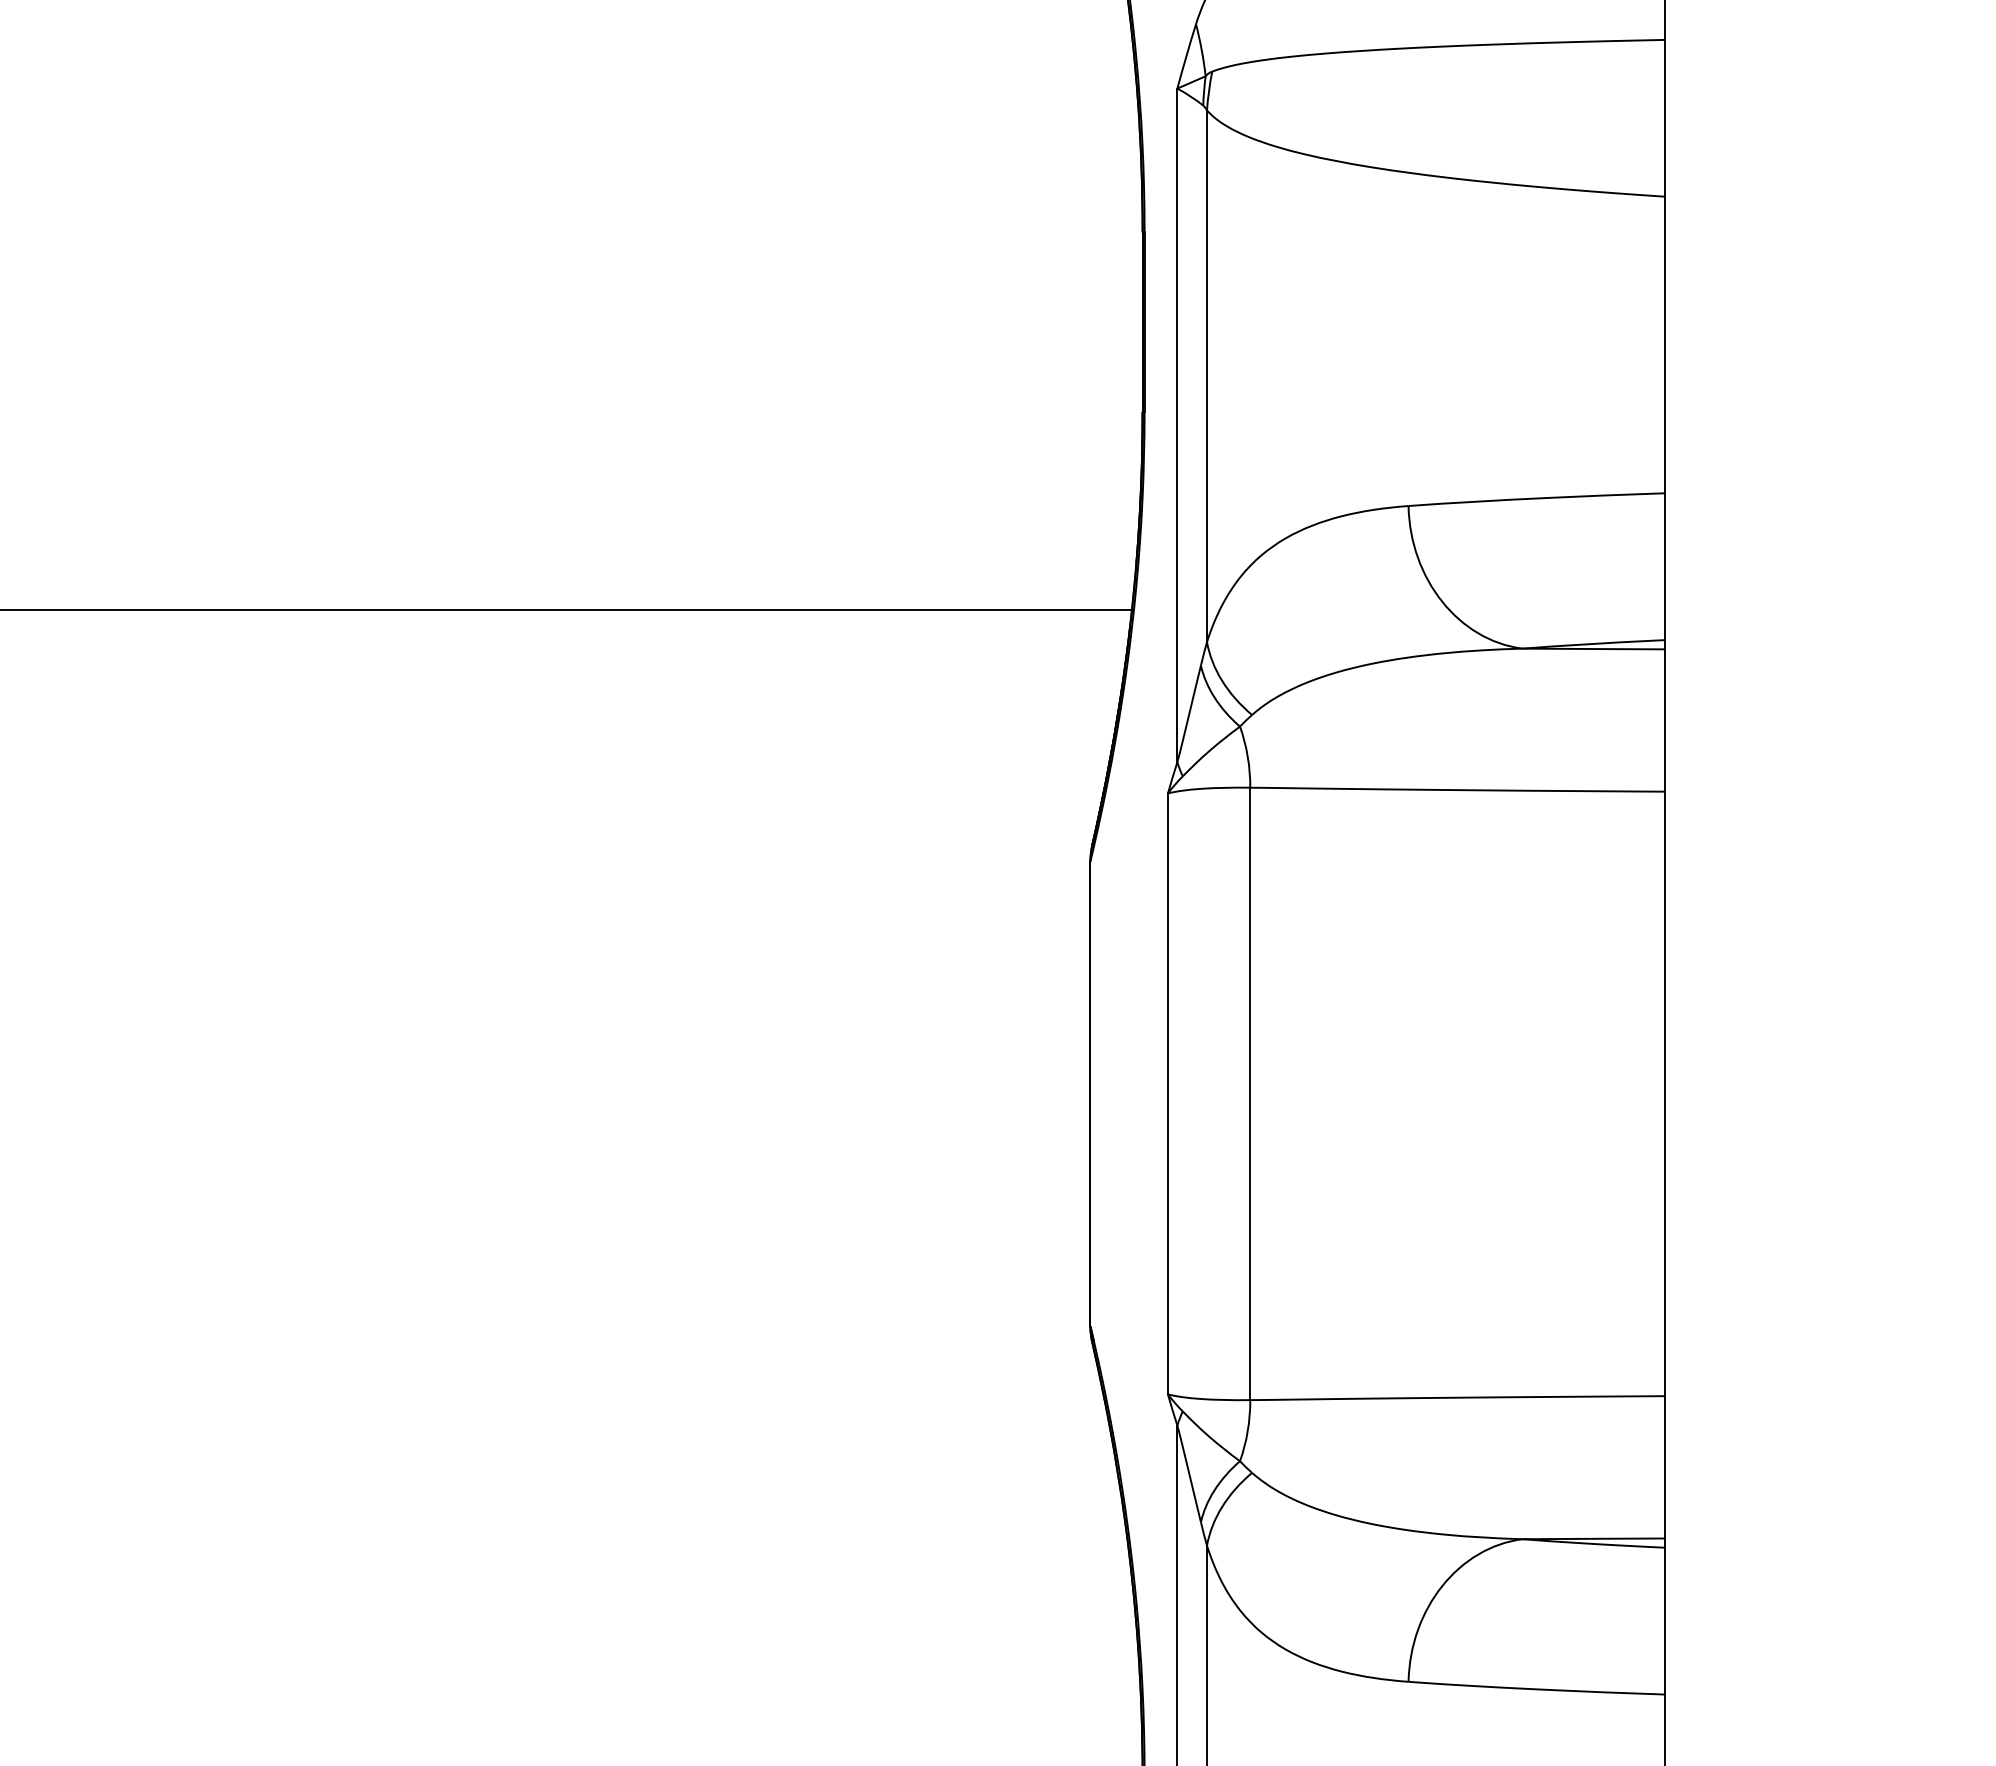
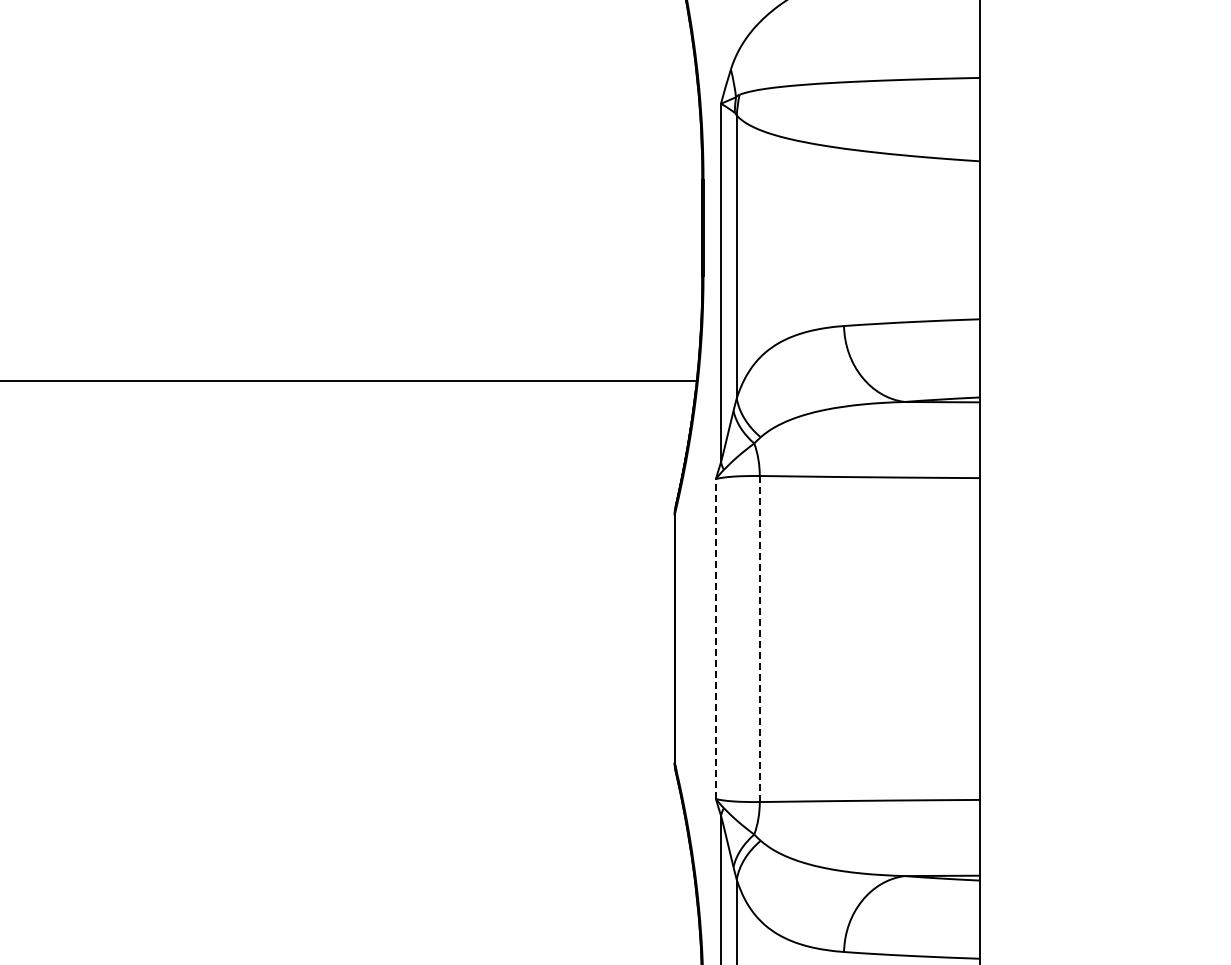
line: (1167, 1094) -> (715, 639), solid -> dashed
line: (1249, 1094) -> (759, 639), solid -> dashed

